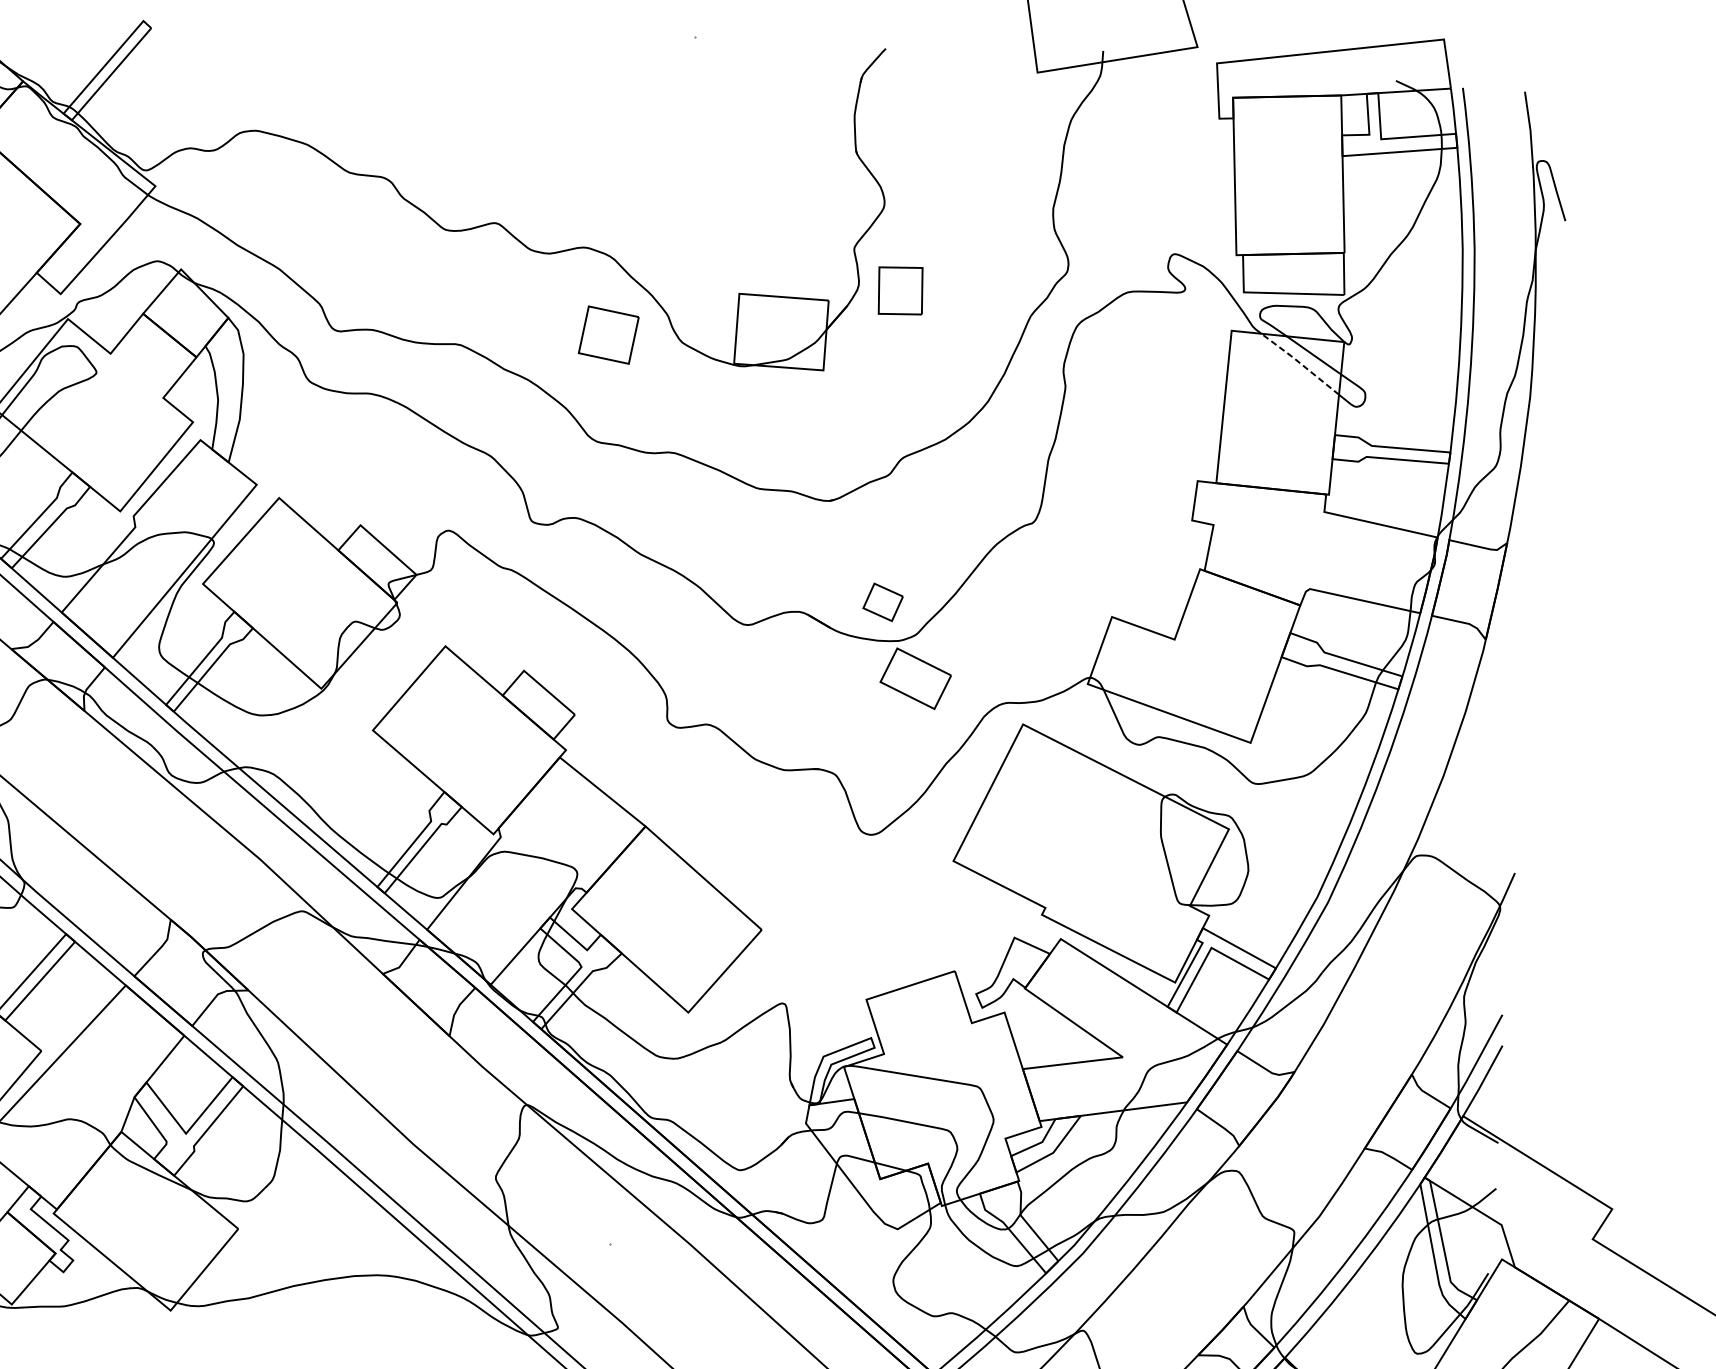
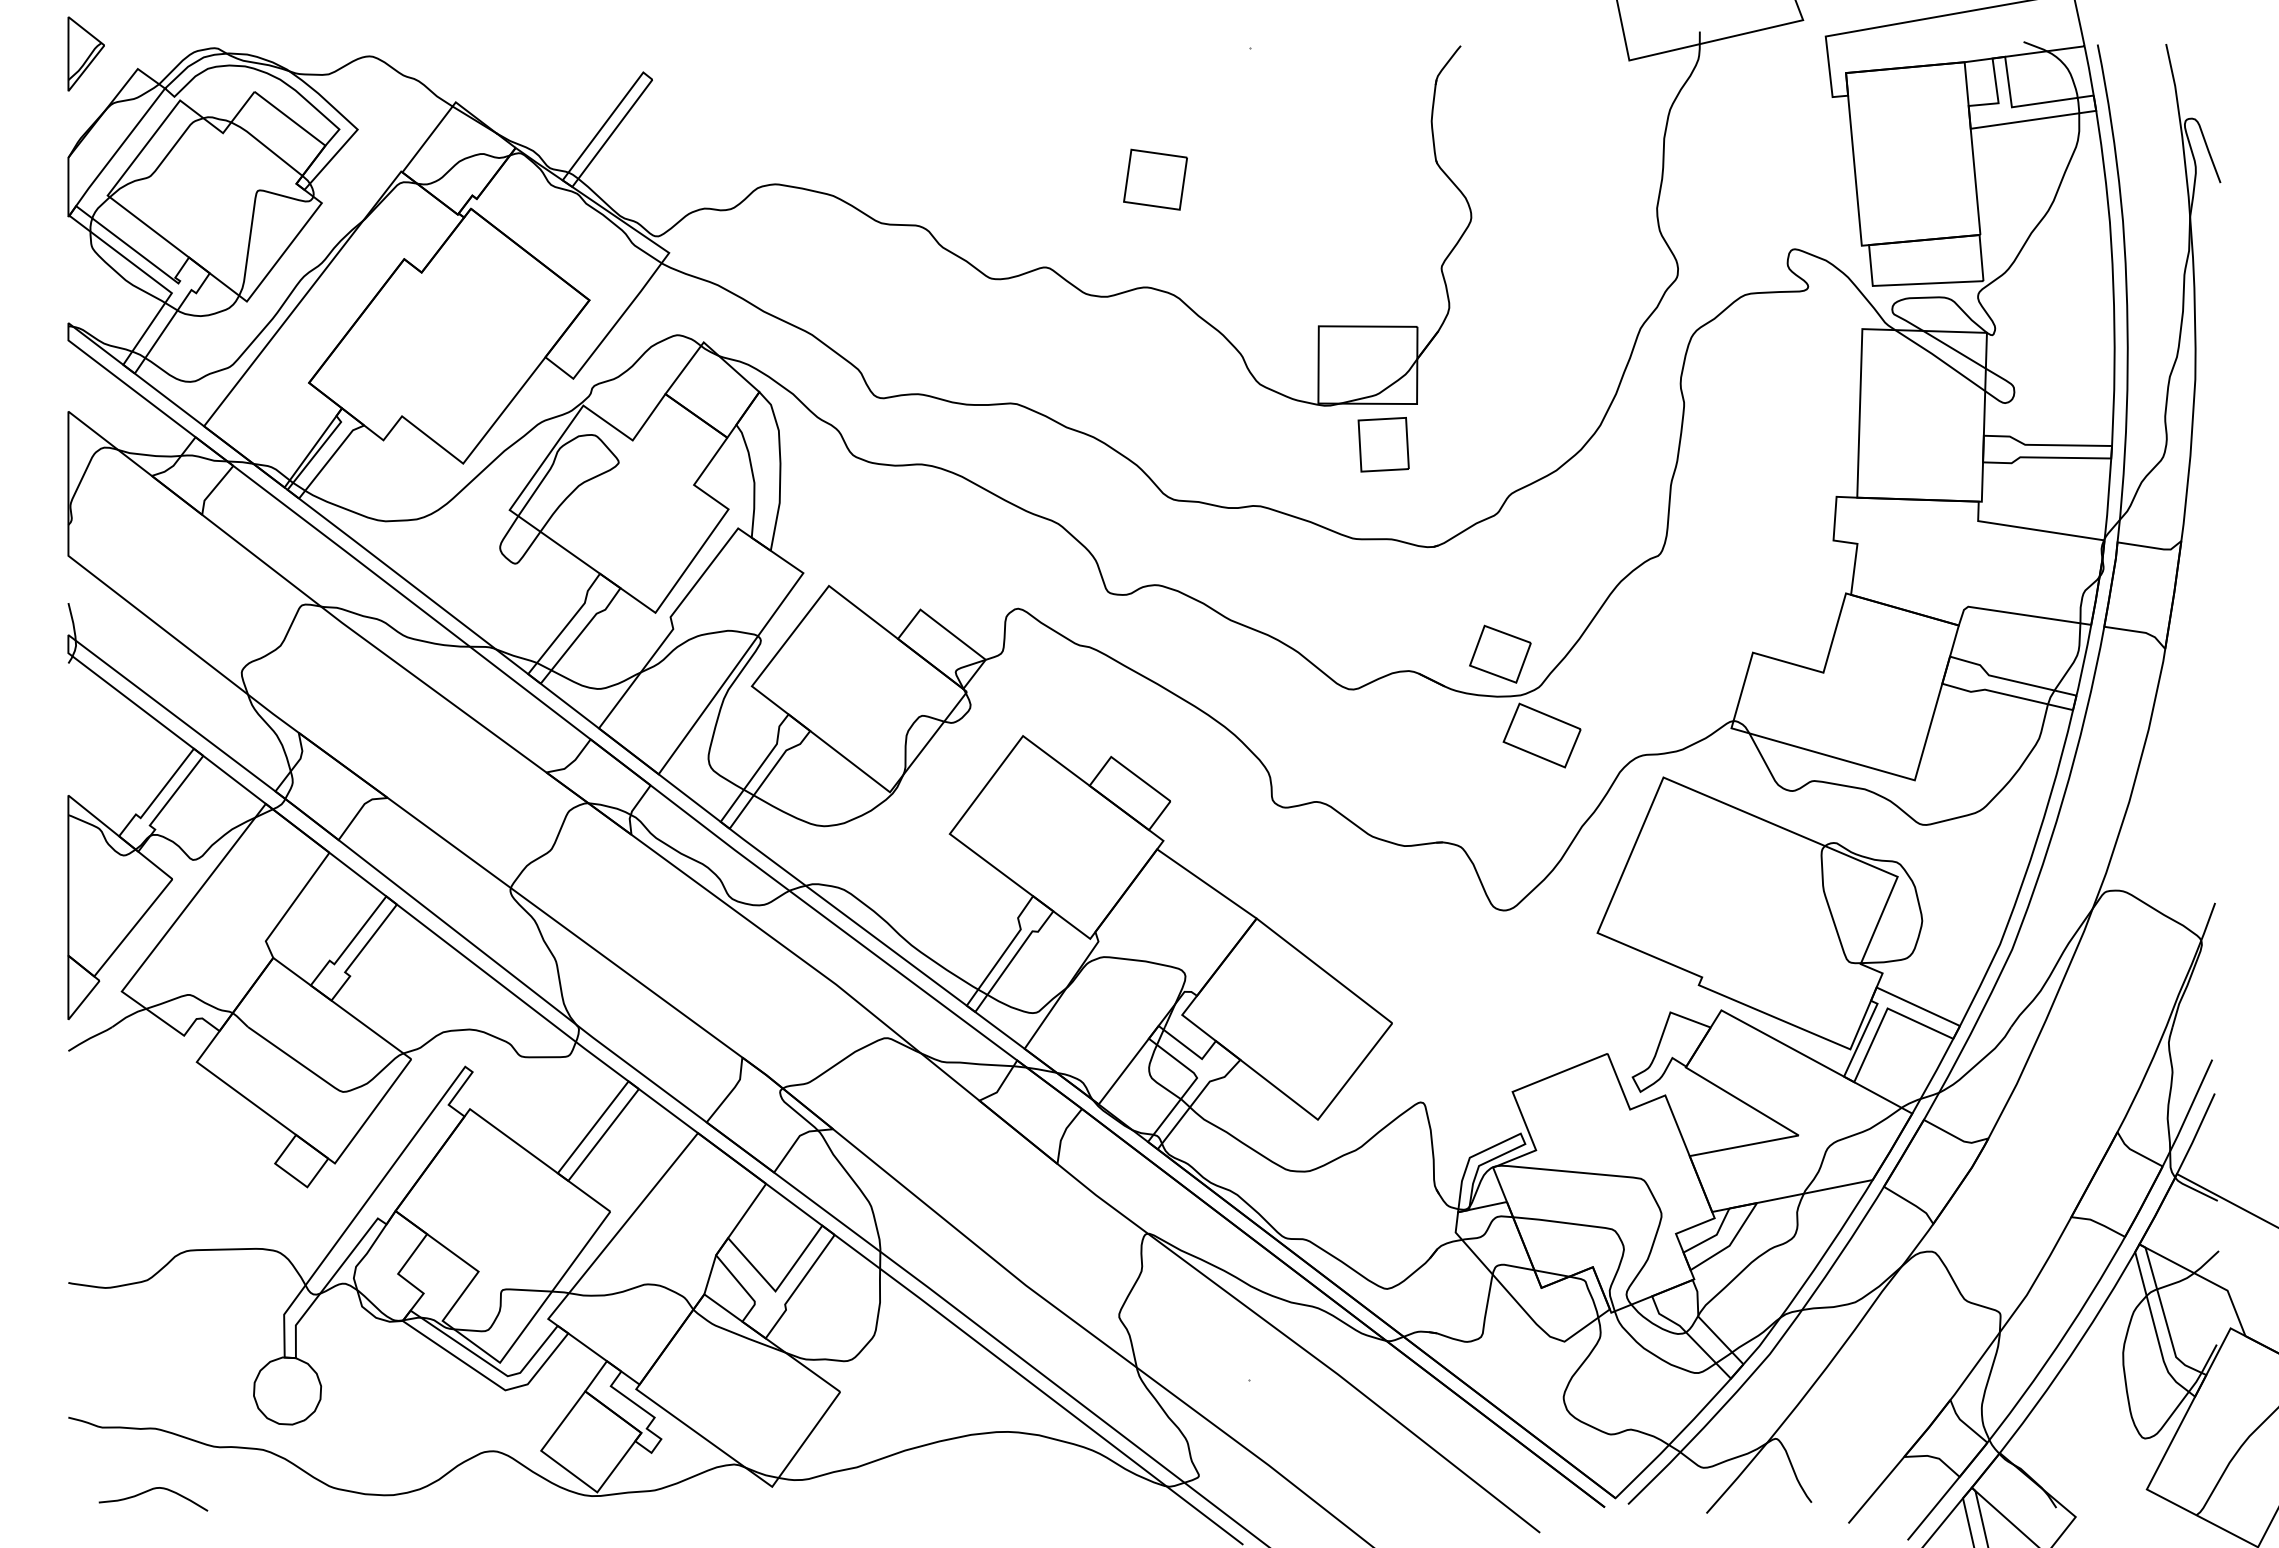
part: (900, 290) -> (1383, 444), moved
part: (608, 334) -> (1155, 179), moved
line: (1299, 363) -> (1939, 359), dashed -> solid
part: (883, 601) -> (1500, 653), size x1.43

